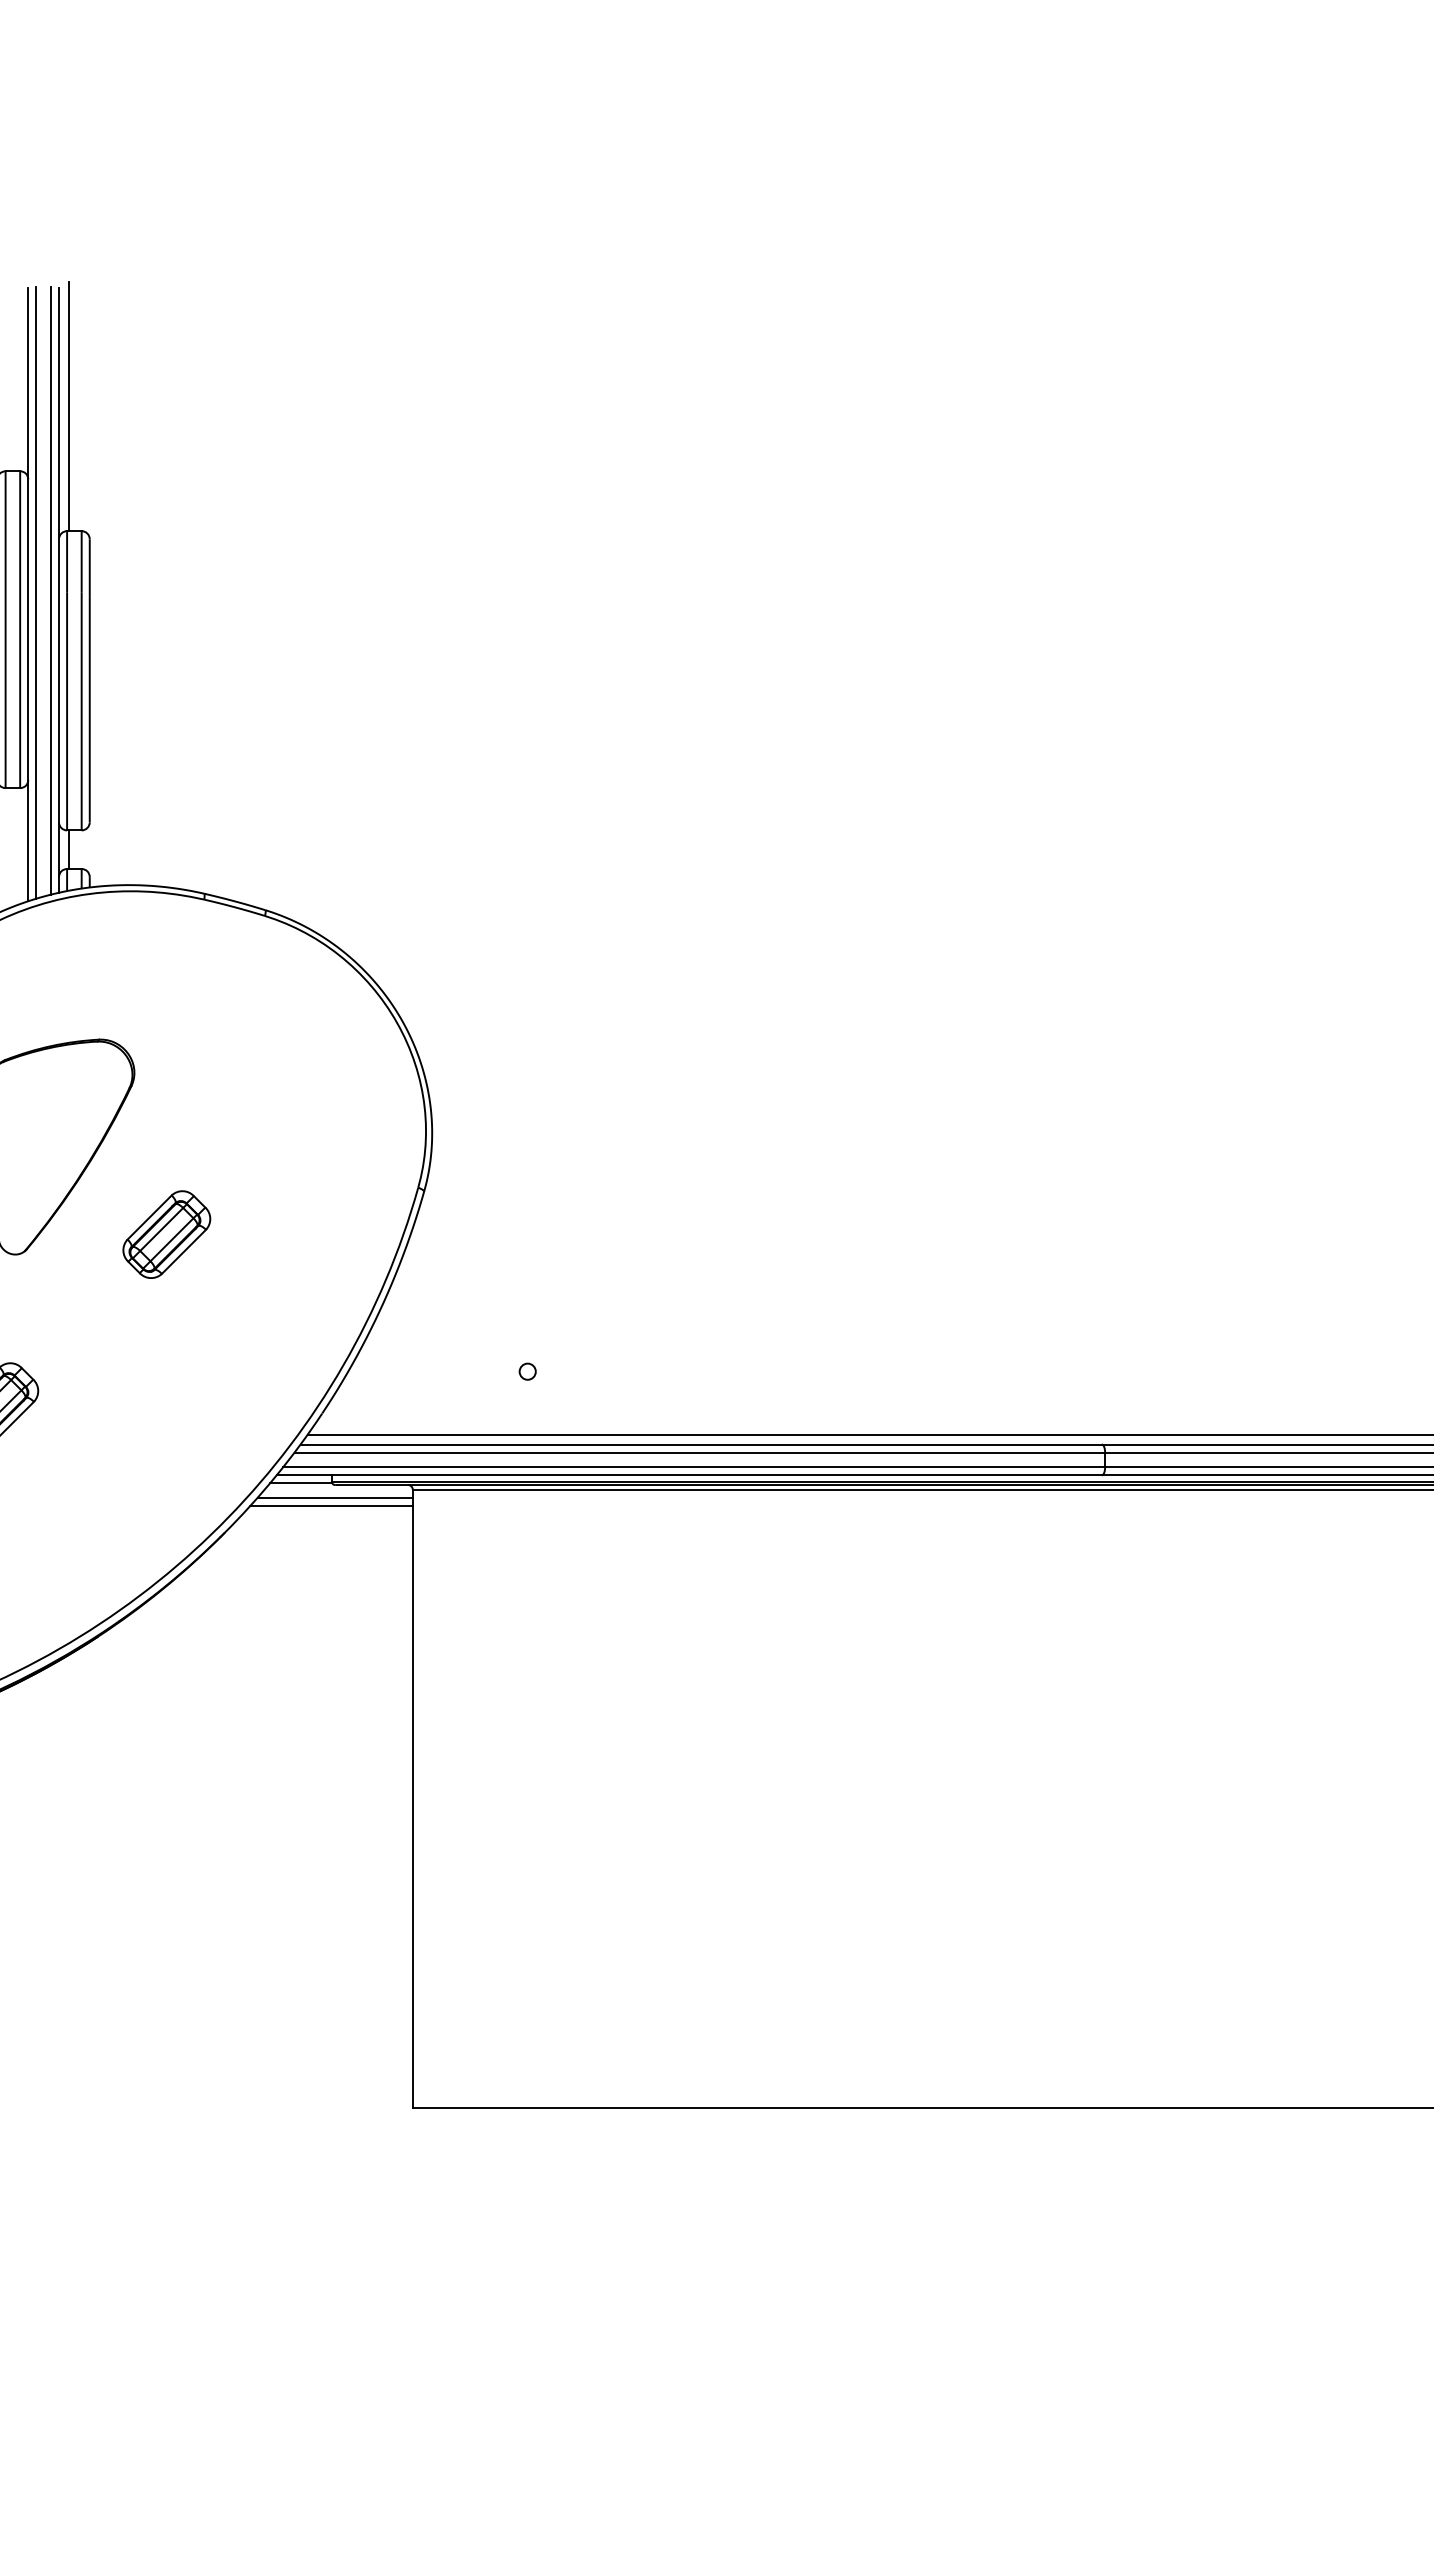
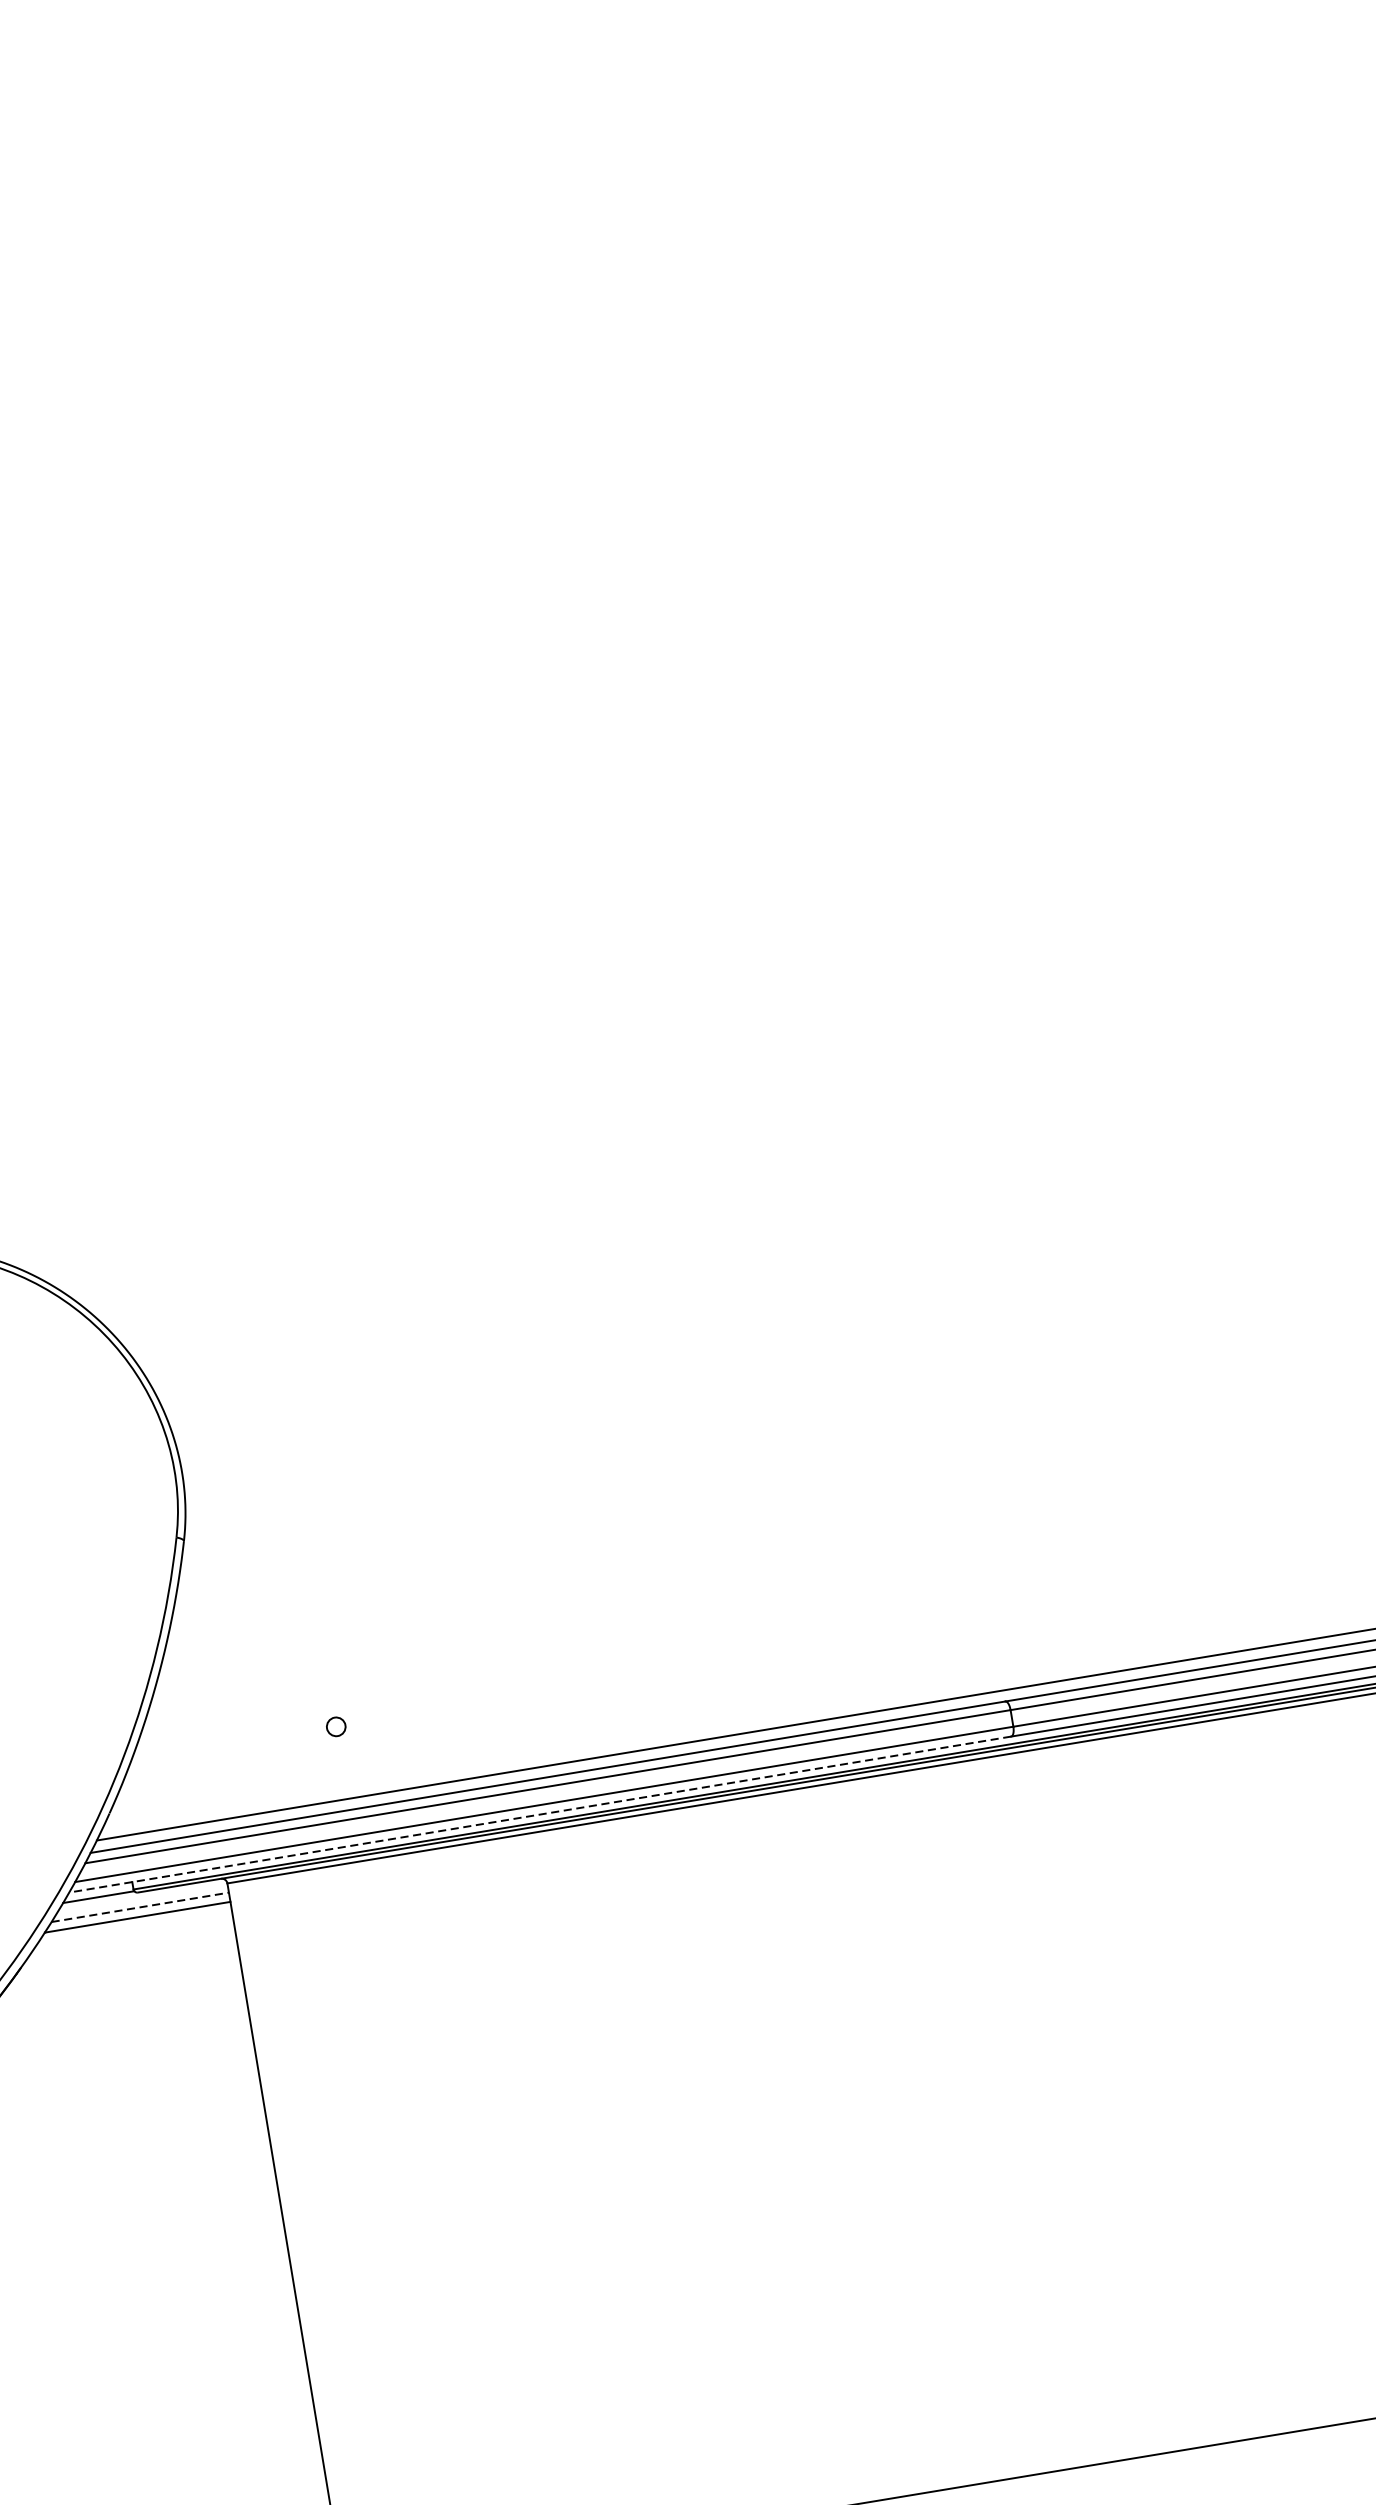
line: (689, 1475) -> (540, 1814), solid -> dashed
line: (335, 1497) -> (140, 1906), solid -> dashed

